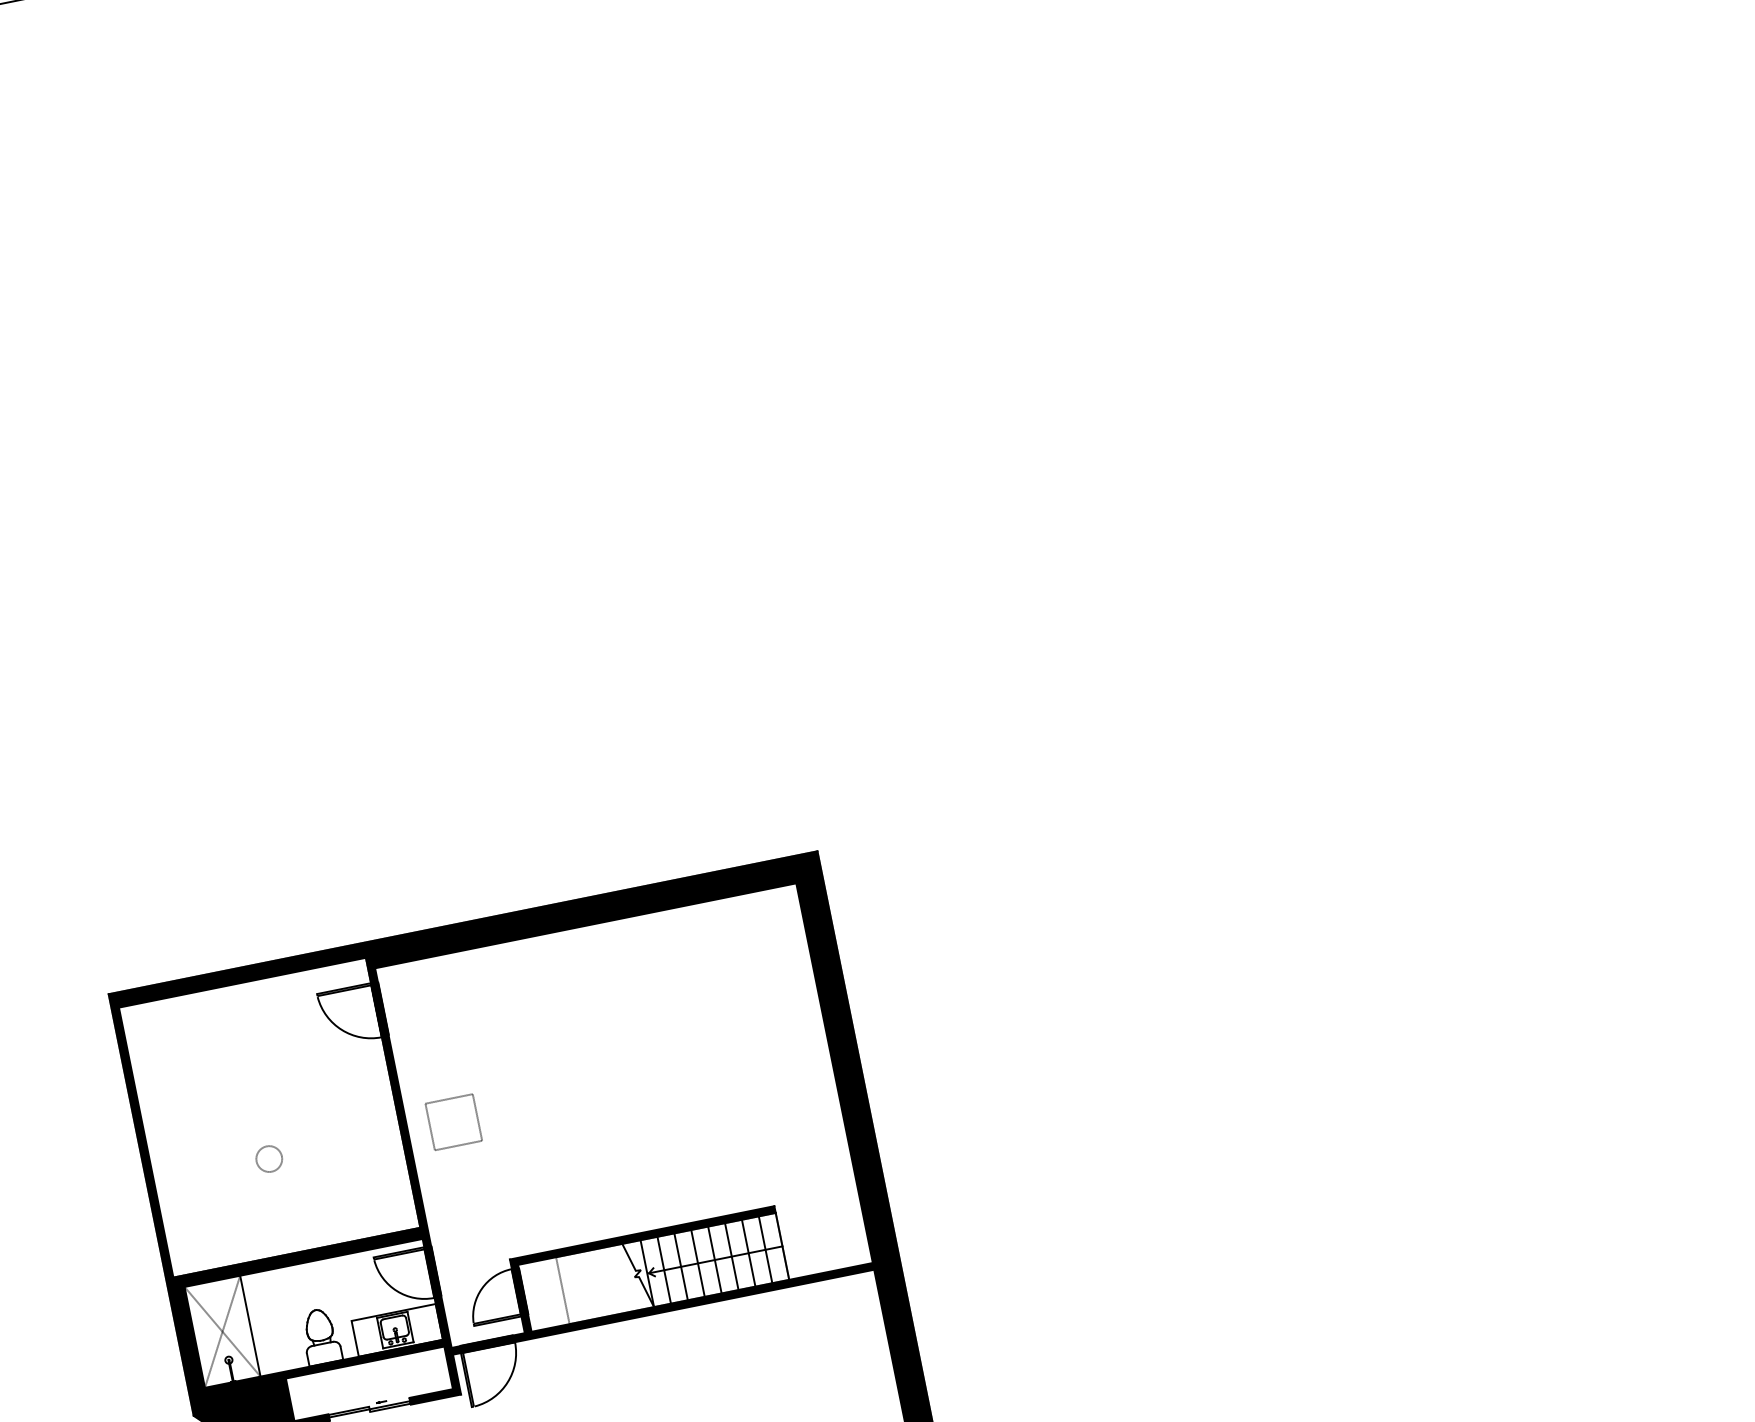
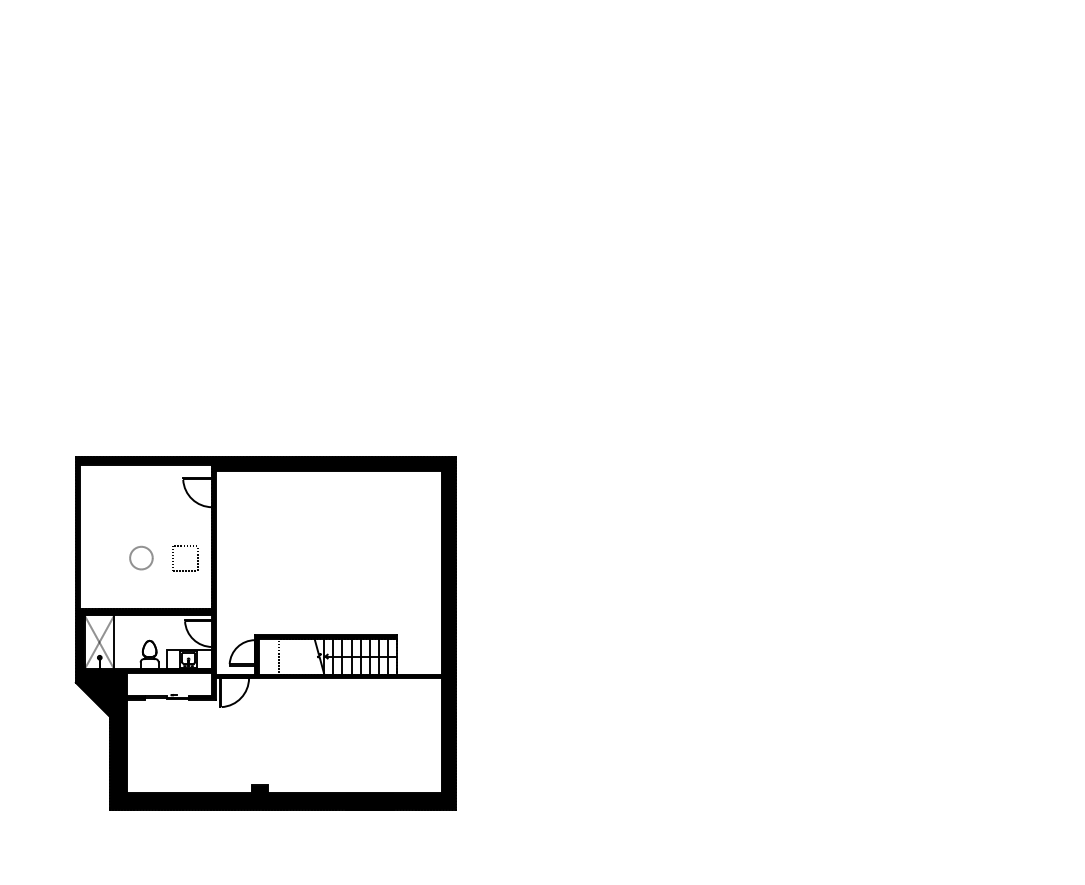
part: (431, 1126) -> (173, 558), moved
circle: (269, 1159) -> (141, 558), size x1.67

